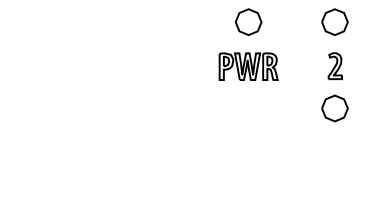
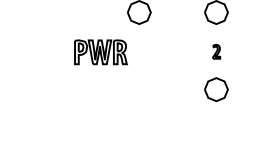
part: (334, 65) -> (216, 51), size x0.6
part: (248, 66) -> (100, 52), moved

